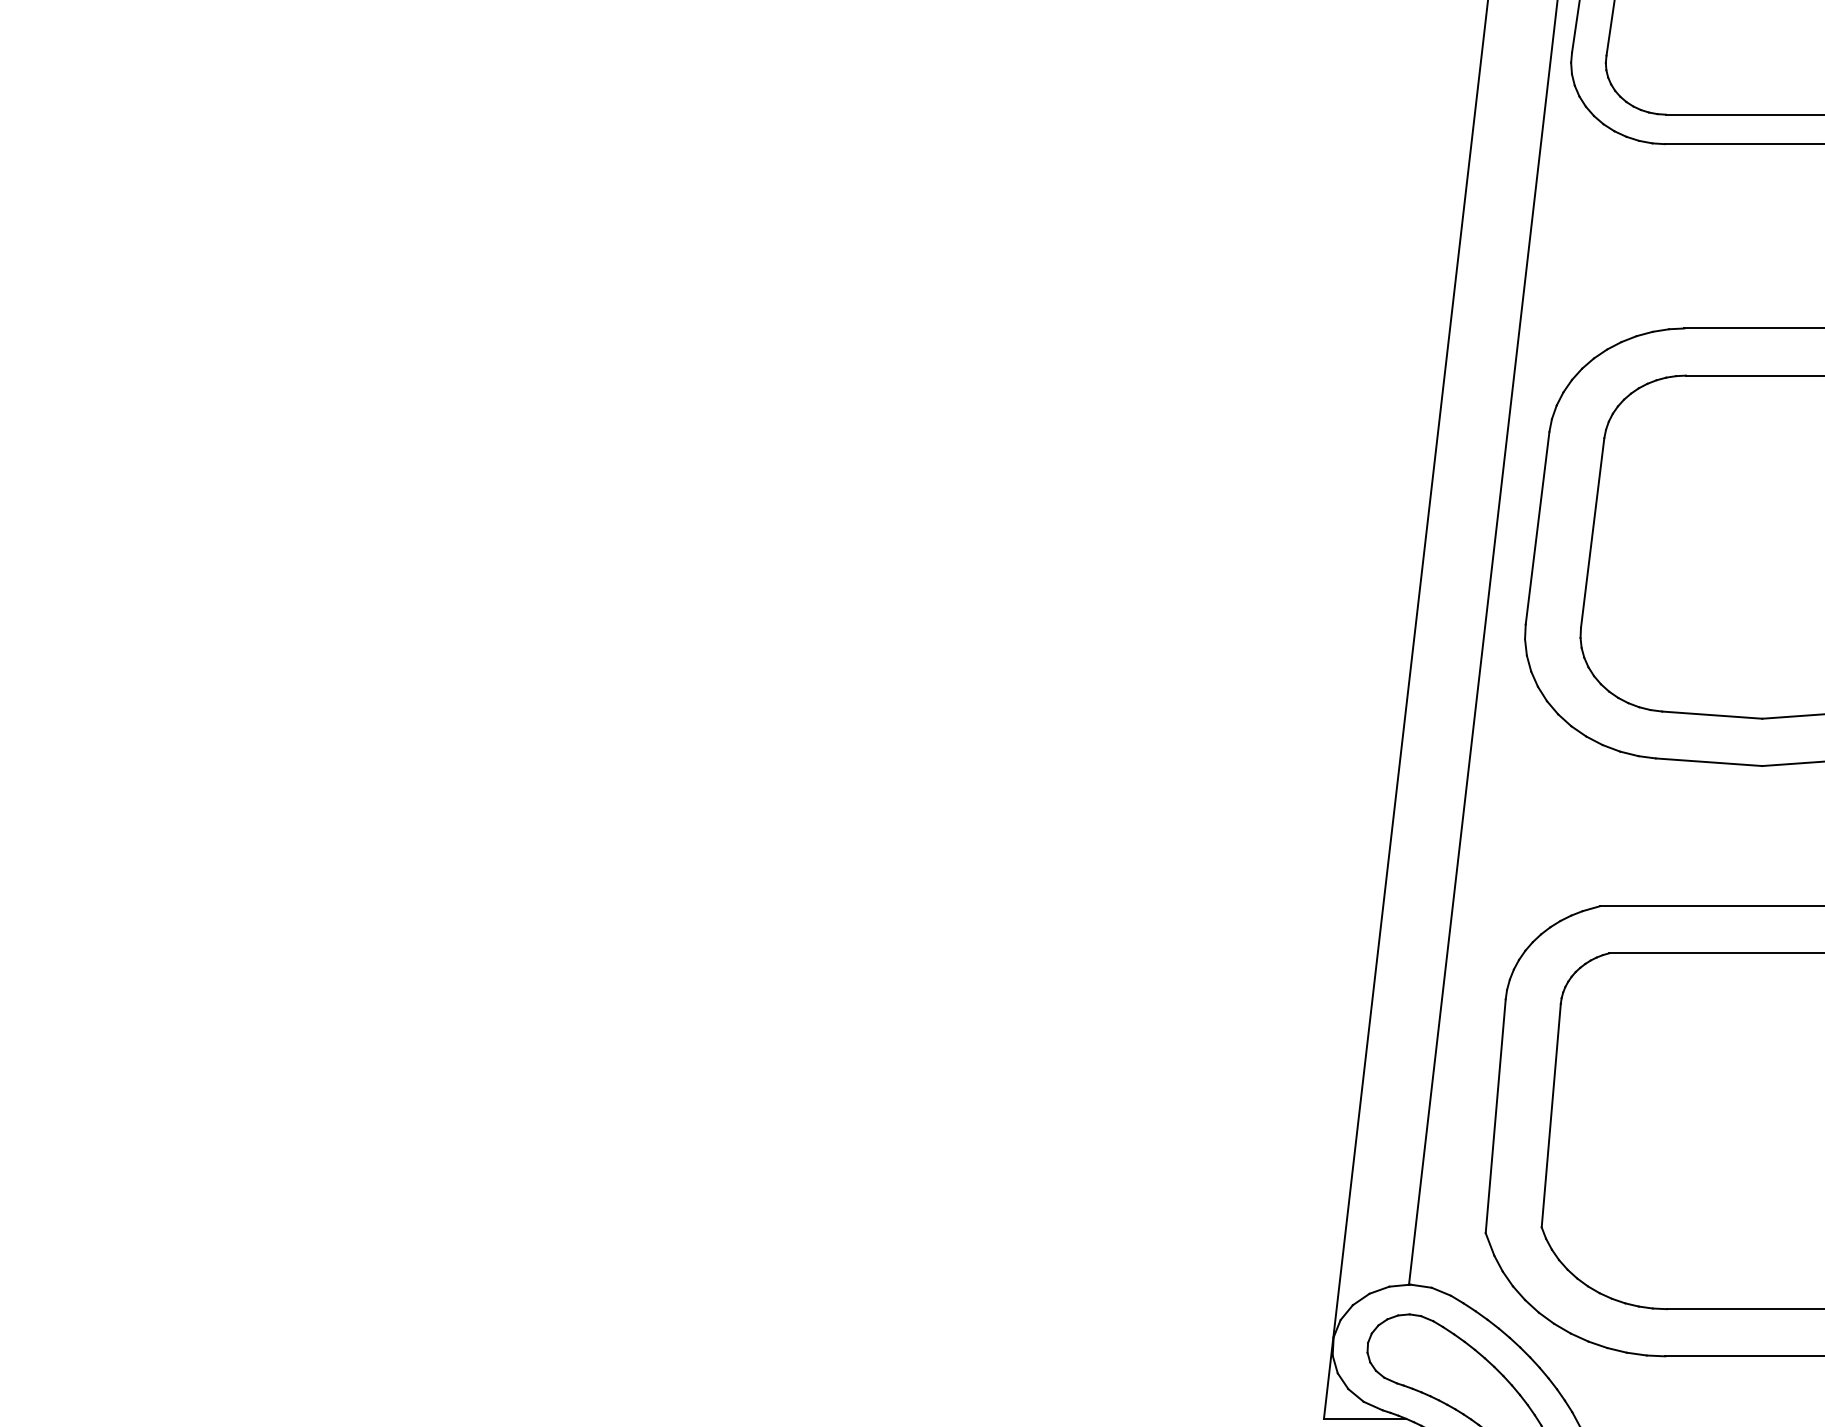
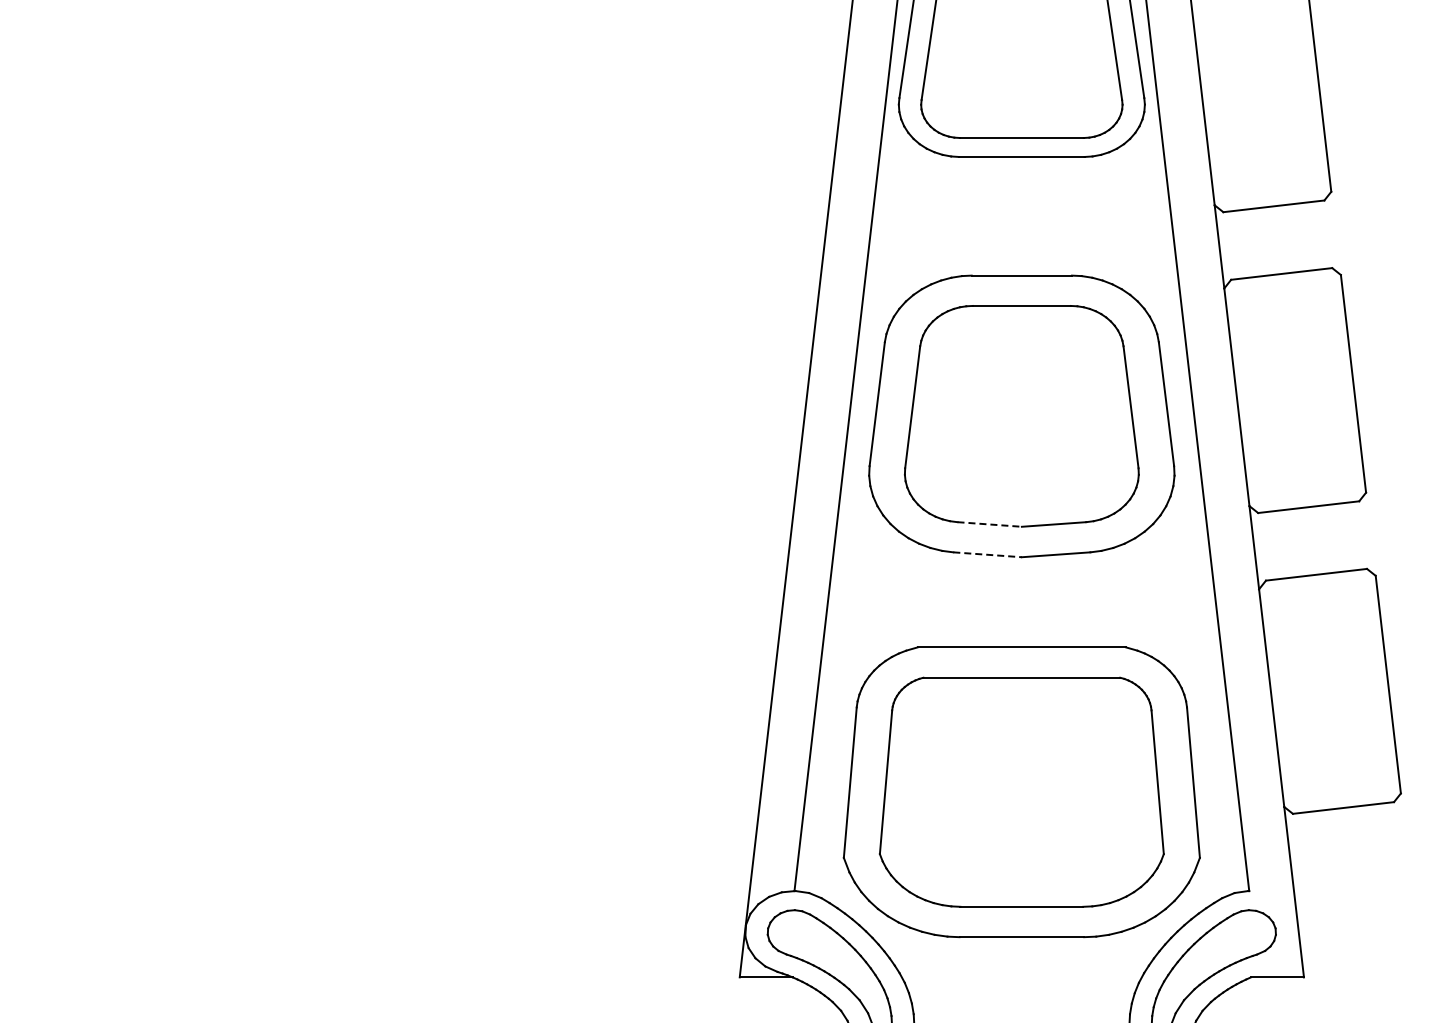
line: (1713, 715) -> (990, 524), solid -> dashed
line: (1710, 761) -> (988, 554), solid -> dashed

